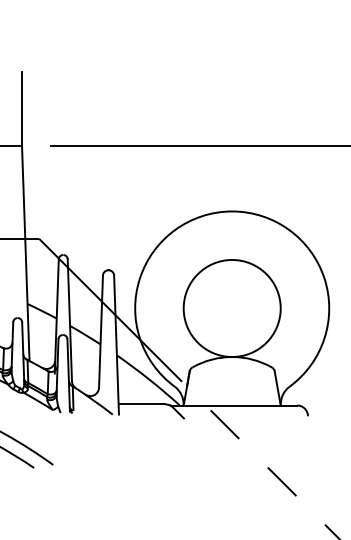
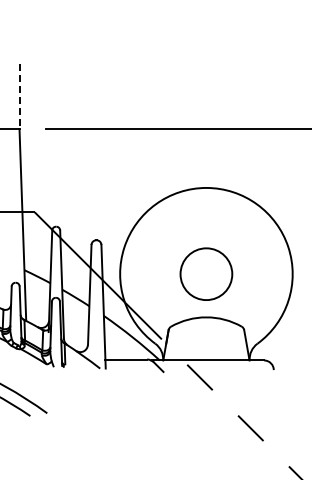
line: (21, 108) -> (19, 96), solid -> dashed
circle: (232, 308) -> (206, 274), size x0.6

